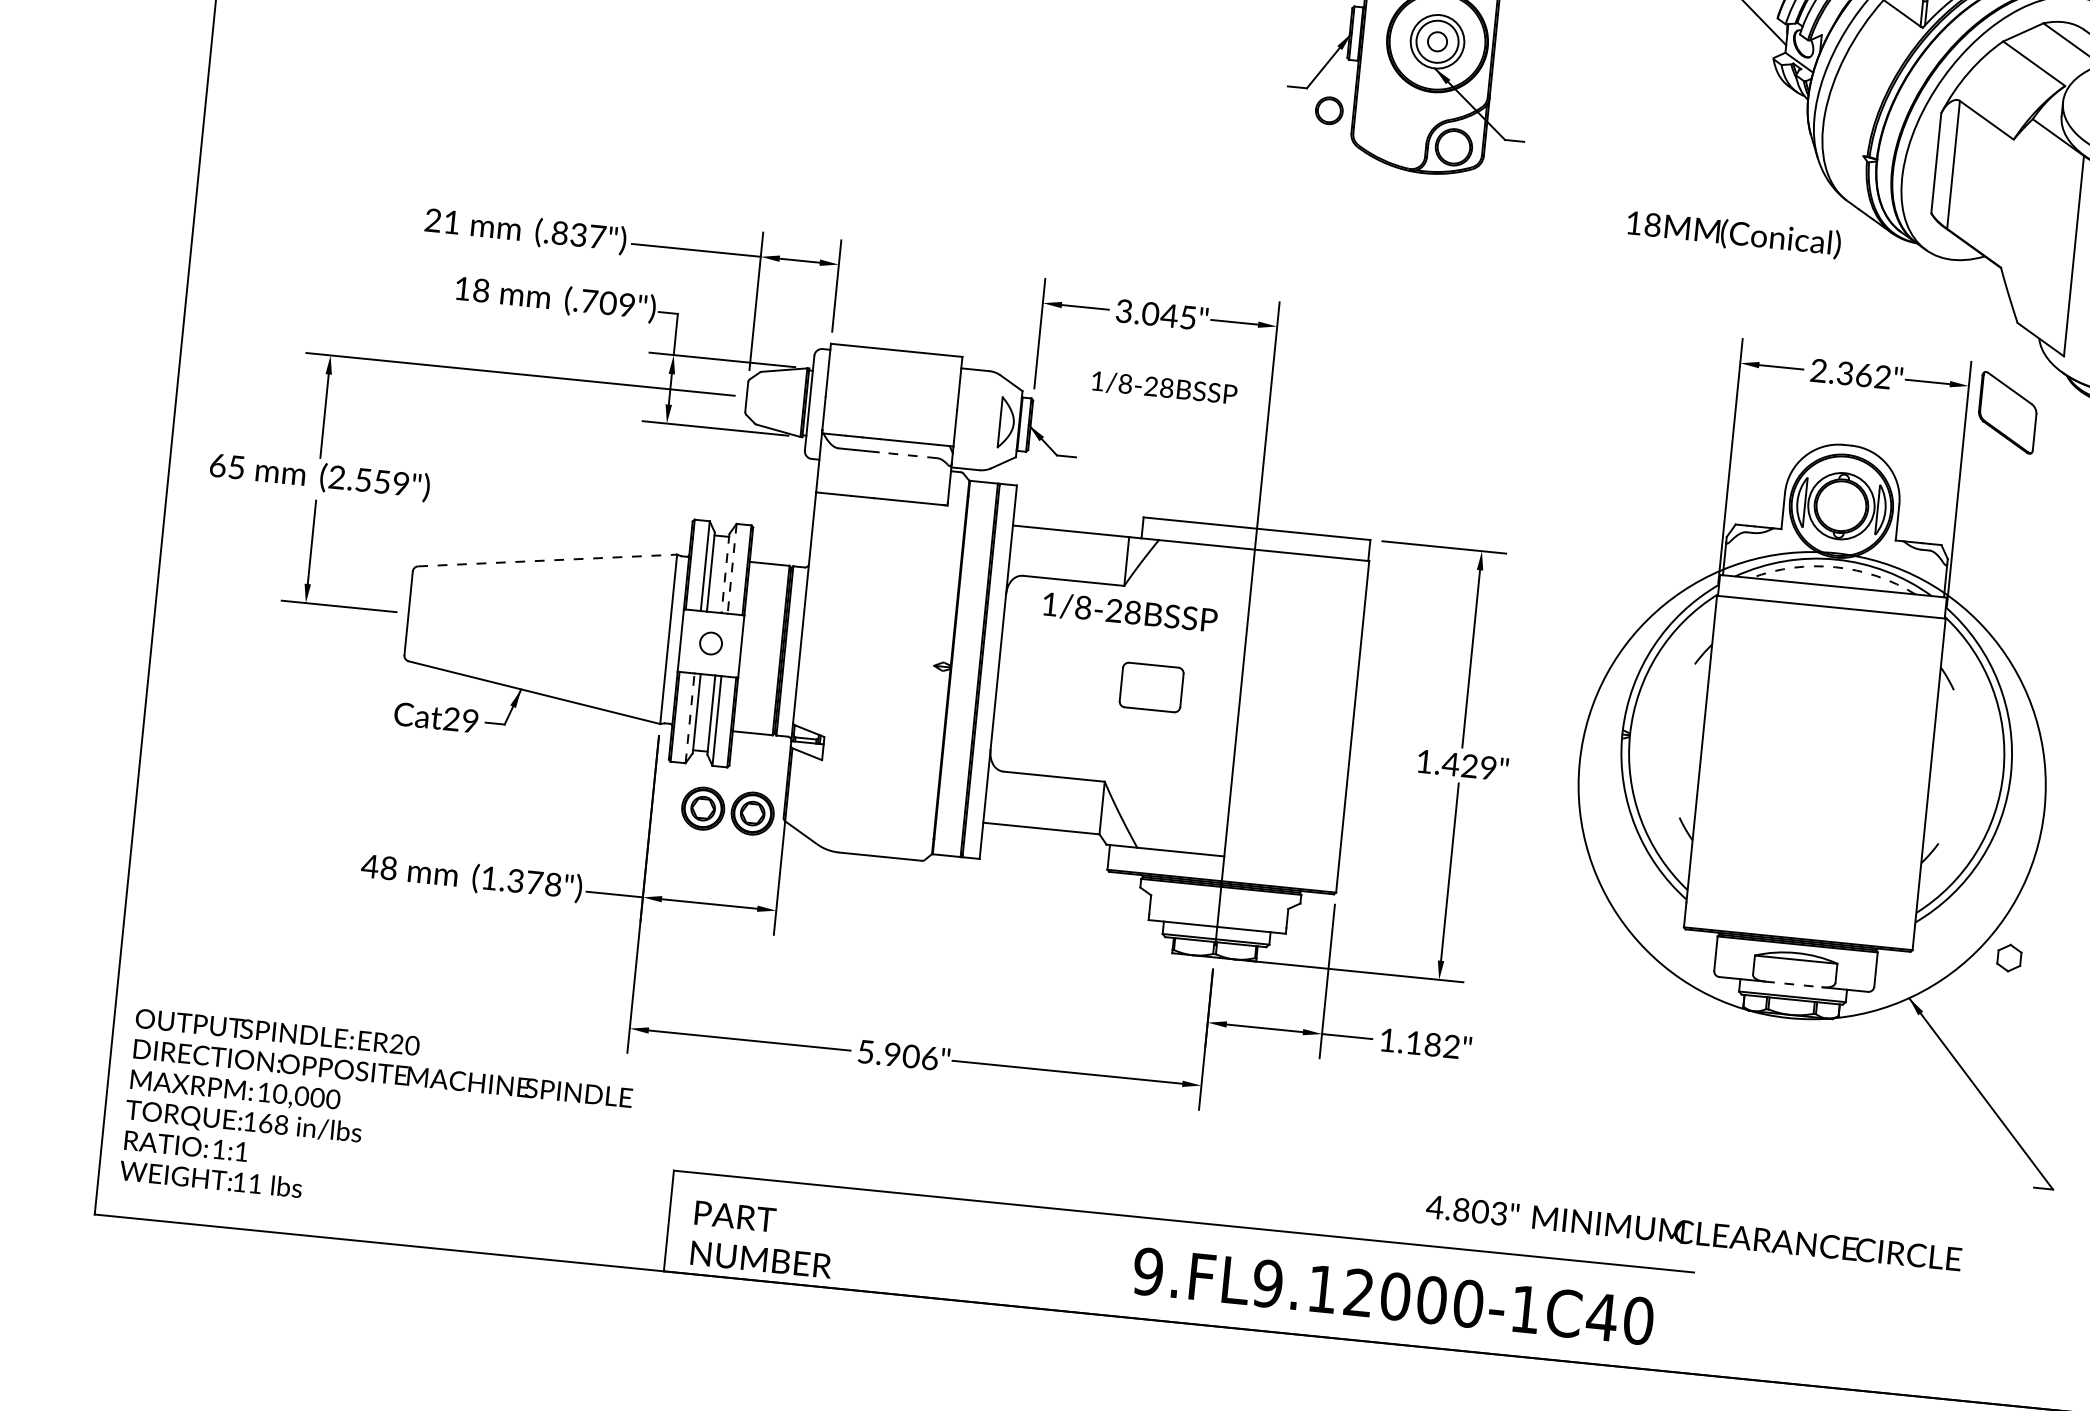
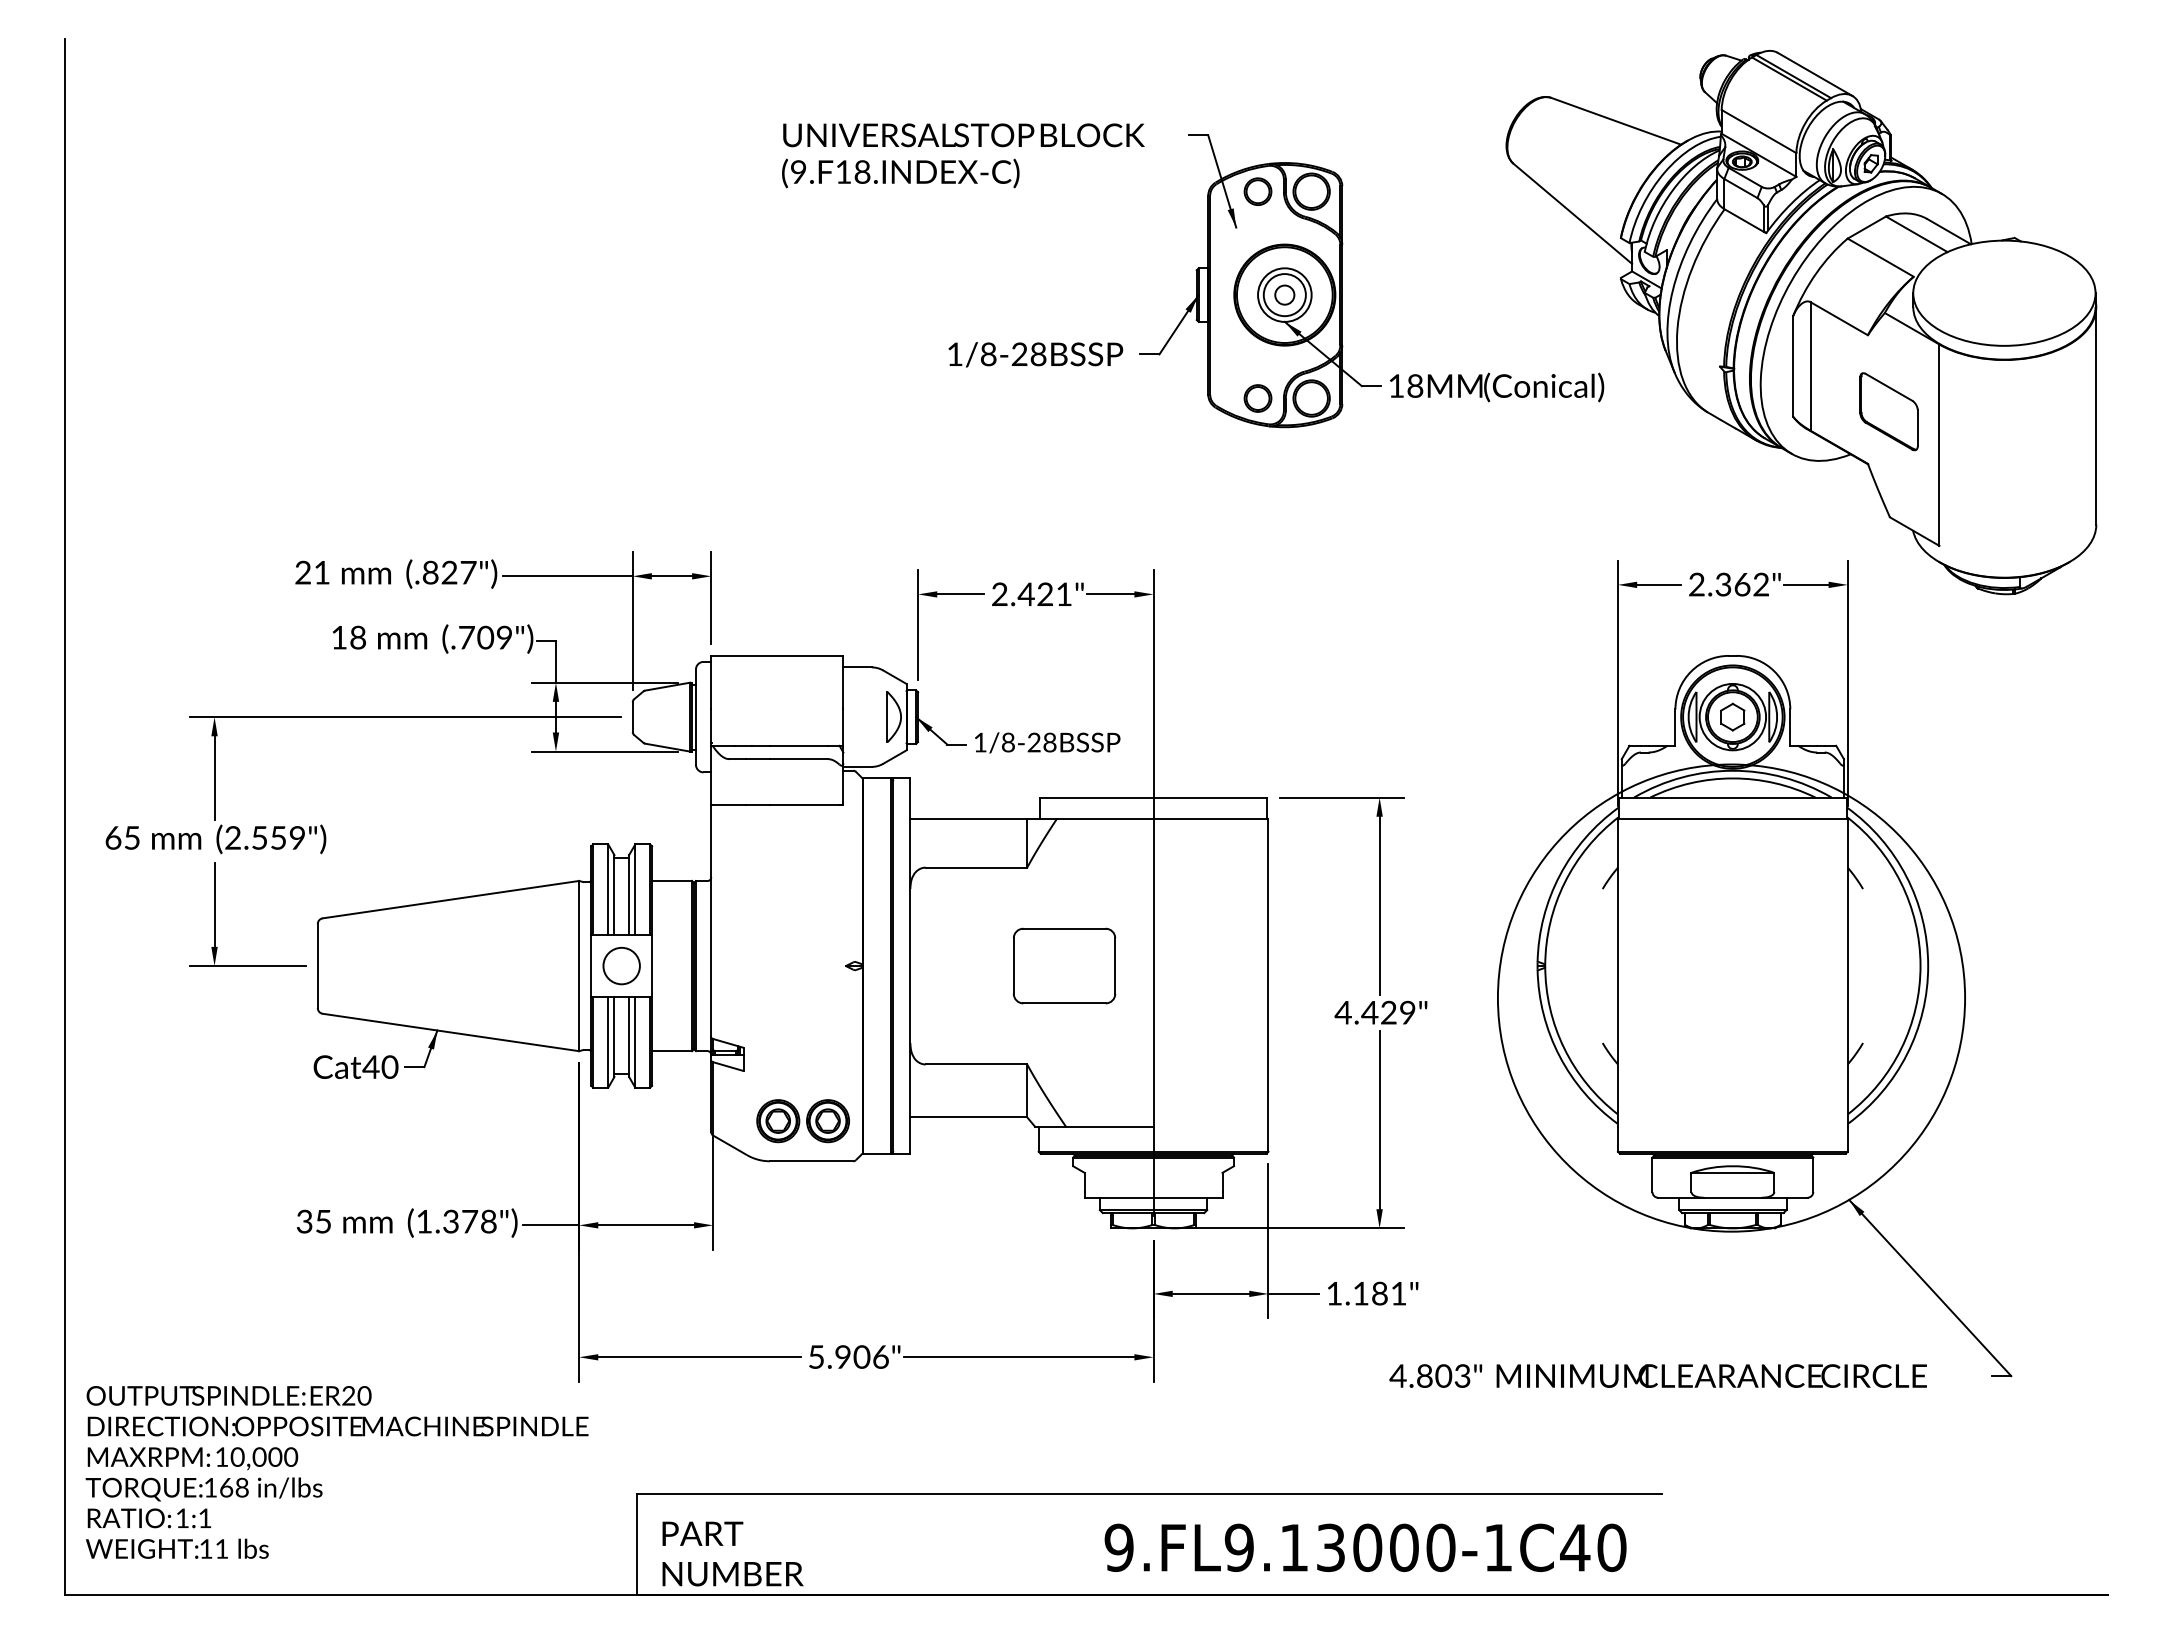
part: (1328, 110) -> (1257, 398), moved
text: (1734, 234) -> (1497, 387), moved
text: (578, 236) -> (449, 574), (.837") -> (.827")
text: (1155, 314) -> (1031, 594), 3.045" -> 2.421"
text: (1164, 387) -> (1047, 742), moved
part: (2007, 412) -> (1888, 411), moved
line: (907, 455) -> (798, 759), dashed -> solid
line: (547, 560) -> (450, 899), dashed -> solid
arc: (1834, 567) -> (1732, 778), dashed -> solid
line: (732, 569) -> (635, 890), dashed -> solid
line: (725, 573) -> (629, 894), dashed -> solid
text: (1130, 612) -> (1035, 354), moved
circle: (710, 642) -> (621, 965), size x1.67
part: (1151, 686) -> (1064, 965), size x1.67
line: (690, 718) -> (608, 1042), dashed -> solid
text: (461, 719) -> (380, 1066), Cat29 -> Cat40
text: (1423, 761) -> (1342, 1012), 1.429" -> 4.429"
part: (727, 811) -> (802, 1121), moved
text: (378, 867) -> (313, 1221), 48 -> 35
part: (2009, 957) -> (1732, 716), moved
line: (1793, 984) -> (1732, 1197), dashed -> solid
text: (1451, 1046) -> (1398, 1293), 1.182" -> 1.181"
text: (1693, 1232) -> (1657, 1375), moved
text: (1358, 1292) -> (1330, 1547), 9.FL9.12000-1C40 -> 9.FL9.13000-1C40

